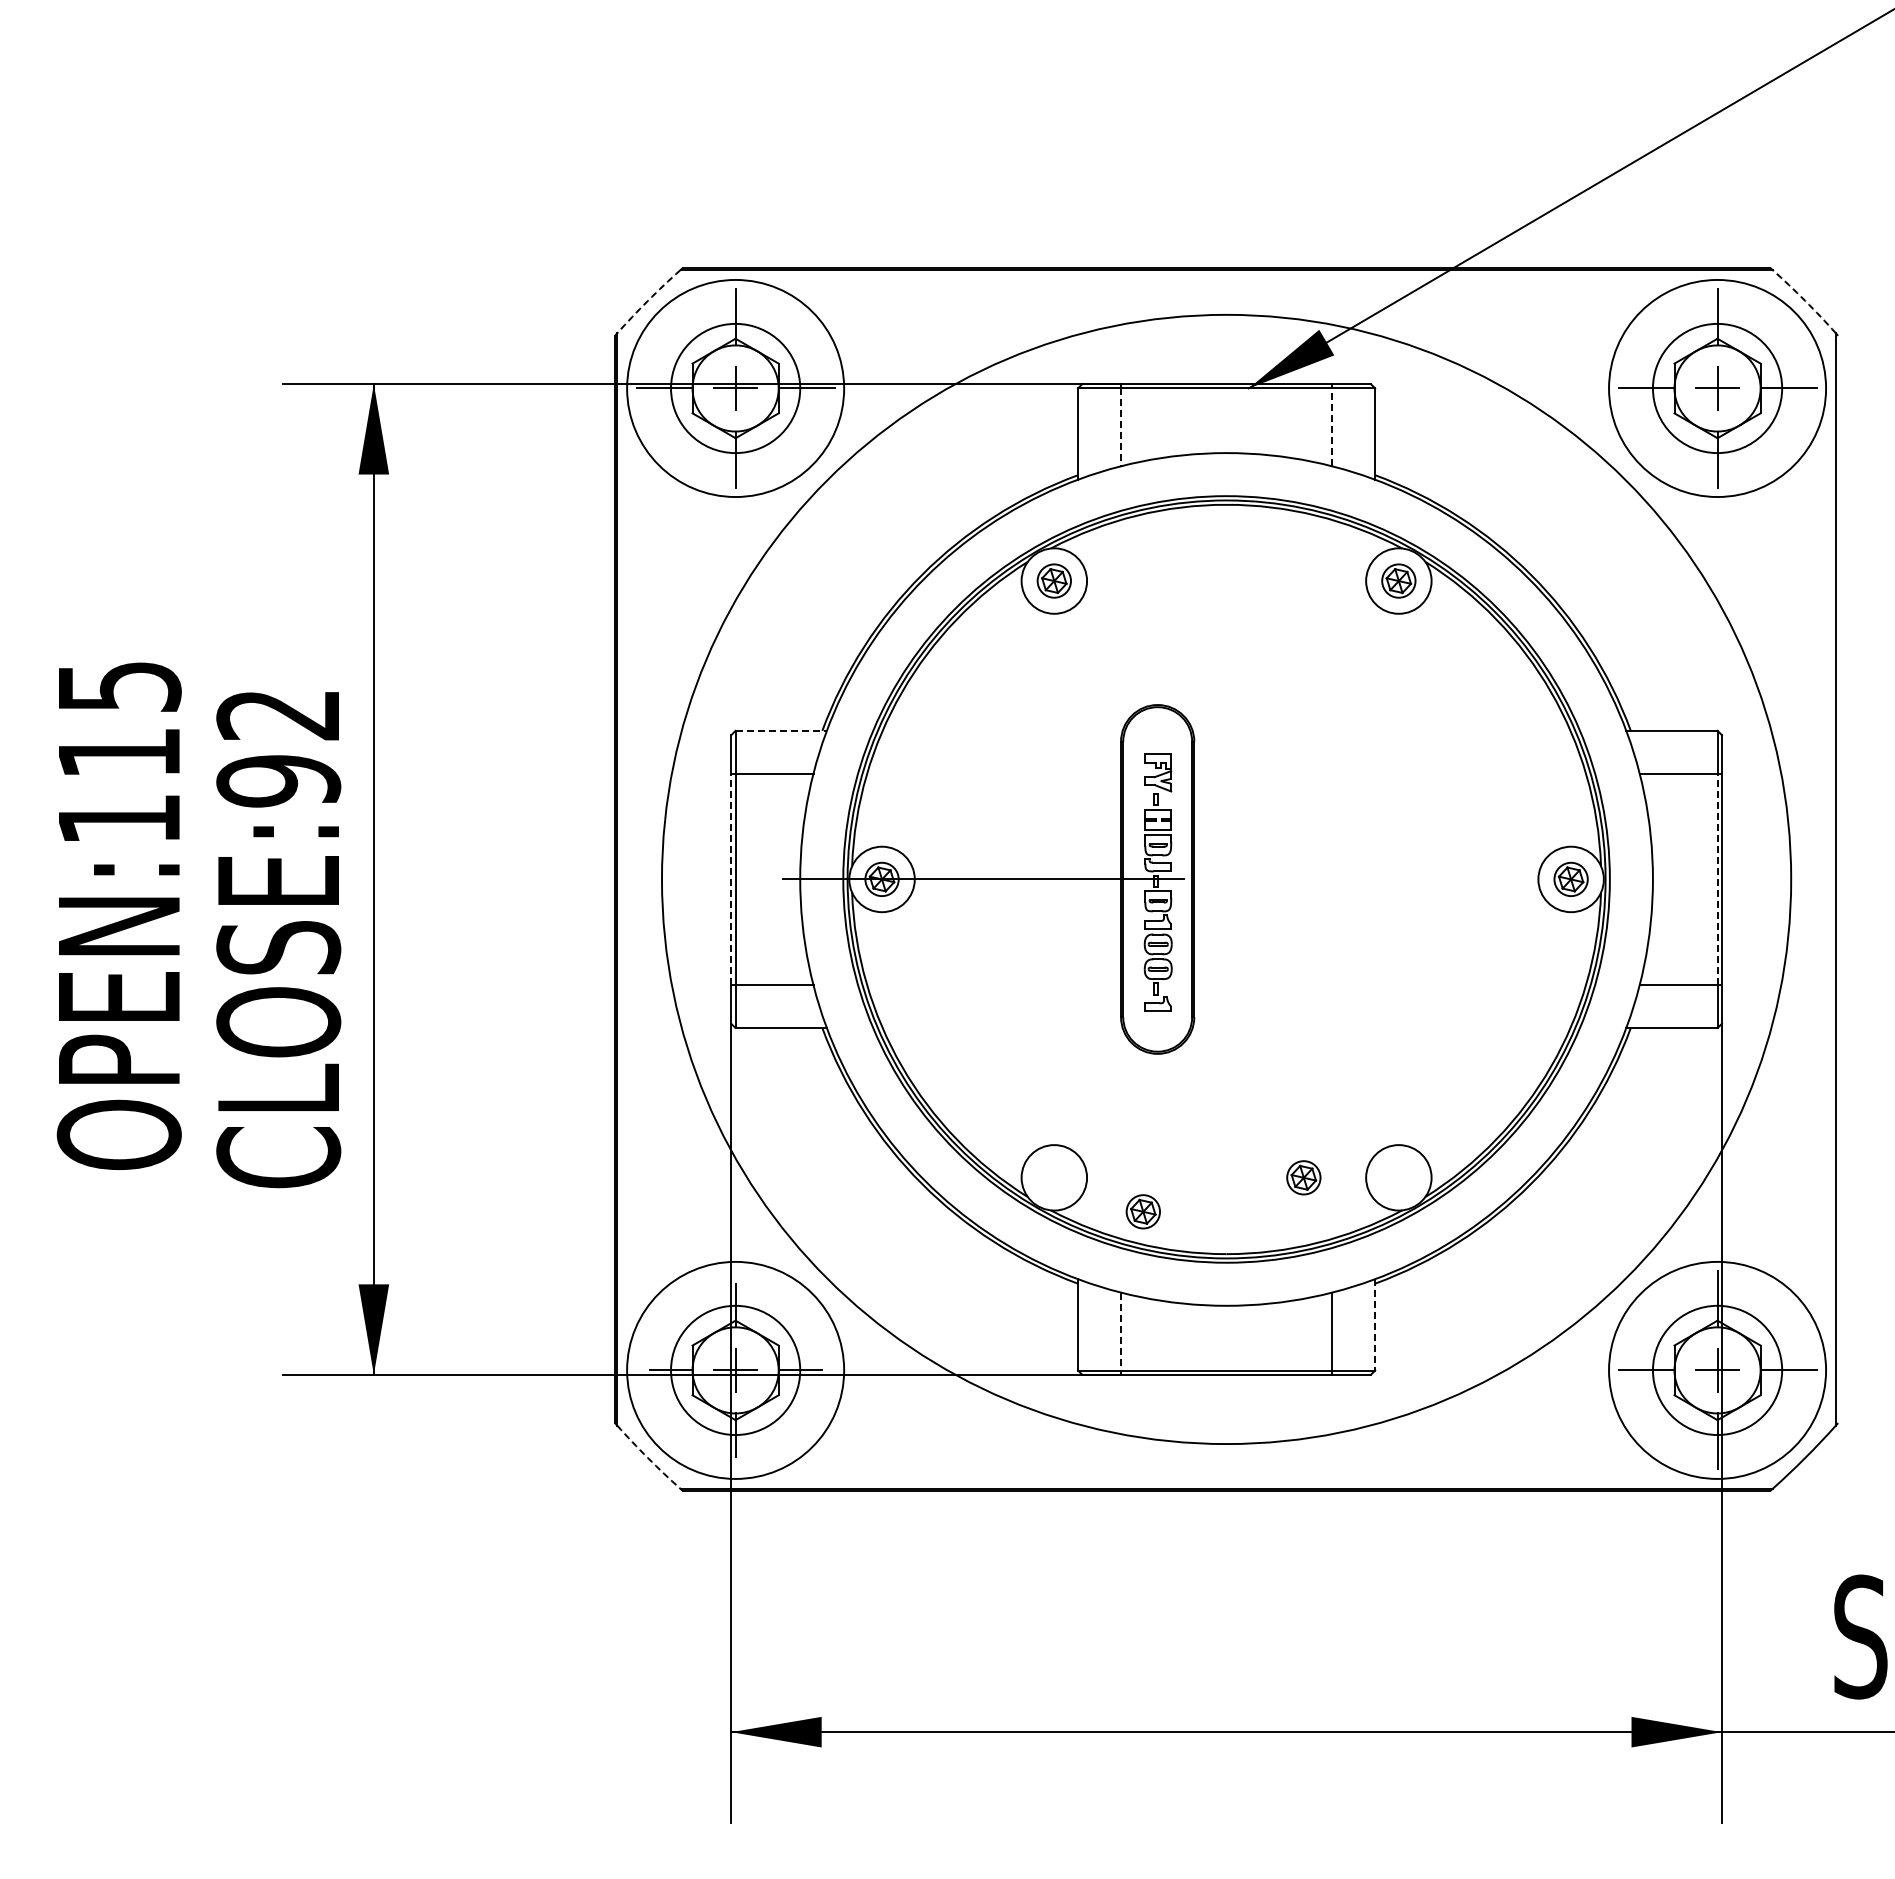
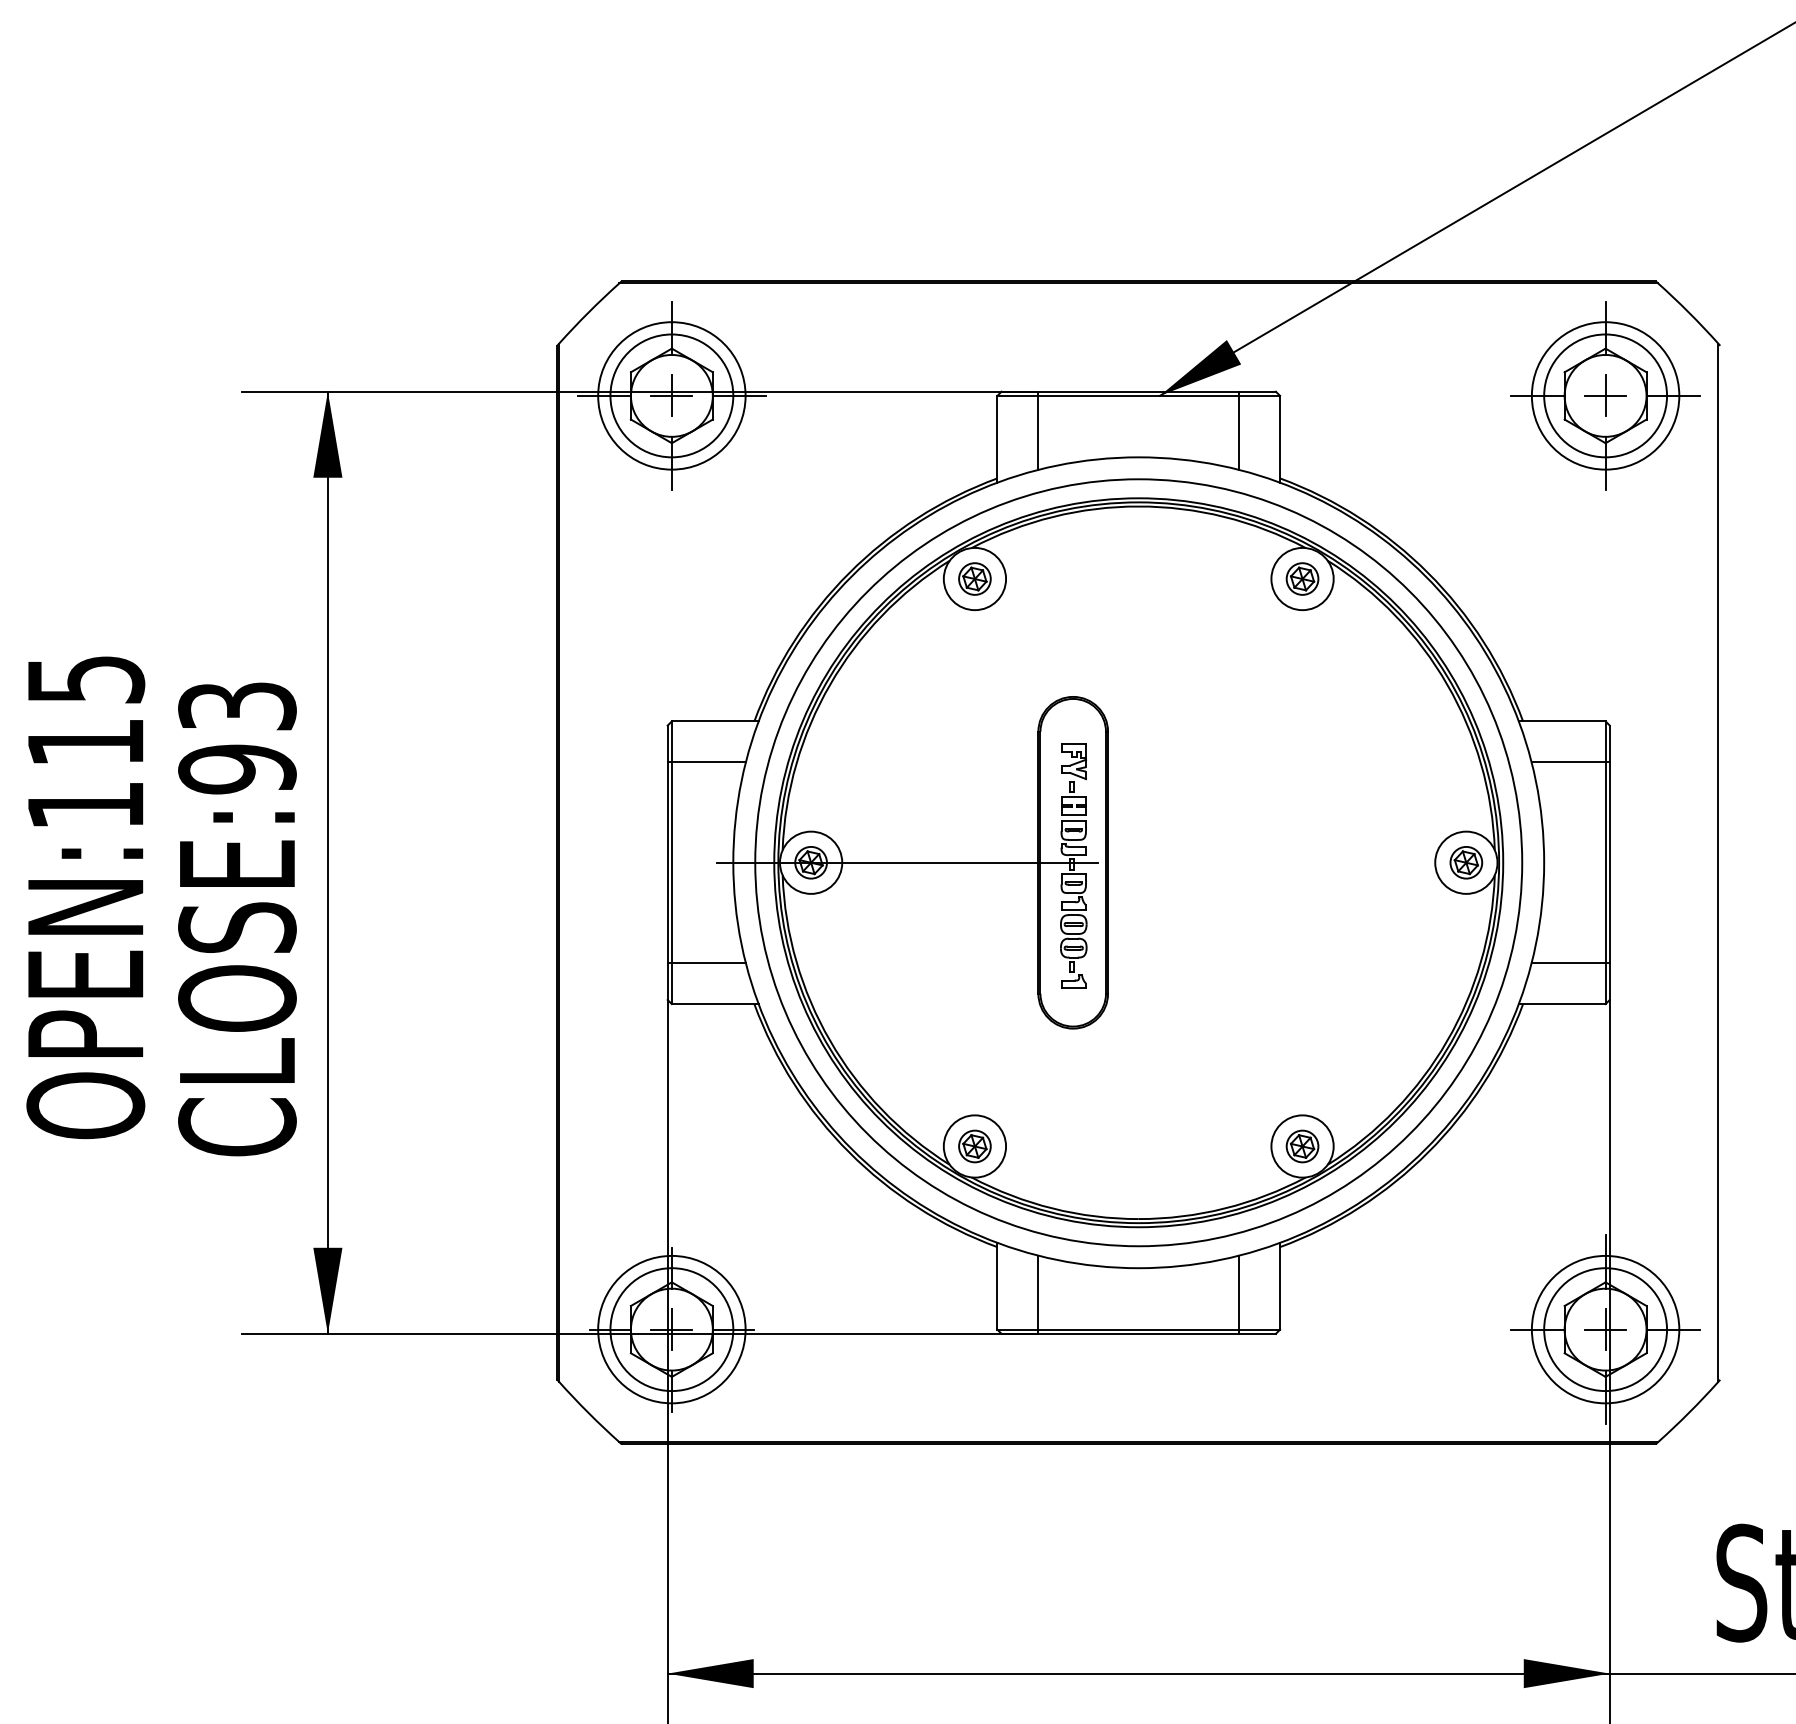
arc: (647, 300) -> (588, 312), dashed -> solid
arc: (1805, 300) -> (1689, 312), dashed -> solid
circle: (735, 388) -> (671, 395), size x0.71
circle: (1717, 388) -> (1605, 395), size x0.71
line: (1121, 427) -> (1038, 433), dashed -> solid
line: (1332, 427) -> (1239, 433), dashed -> solid
text: (278, 715) -> (237, 706), CLOSE:92 -> CLOSE:93
line: (781, 730) -> (715, 721), dashed -> solid
line: (731, 879) -> (667, 862), dashed -> solid
circle: (1226, 879) -> (1138, 862), size x0.71
line: (1717, 879) -> (1605, 862), dashed -> solid
part: (1303, 1177) -> (1302, 1146), moved
part: (1142, 1211) -> (974, 1146), moved
line: (1375, 1324) -> (1280, 1285), dashed -> solid
line: (1121, 1331) -> (1038, 1292), dashed -> solid
circle: (735, 1369) -> (671, 1328), size x0.71
circle: (1717, 1369) -> (1605, 1328), size x0.71
arc: (647, 1458) -> (588, 1413), dashed -> solid

